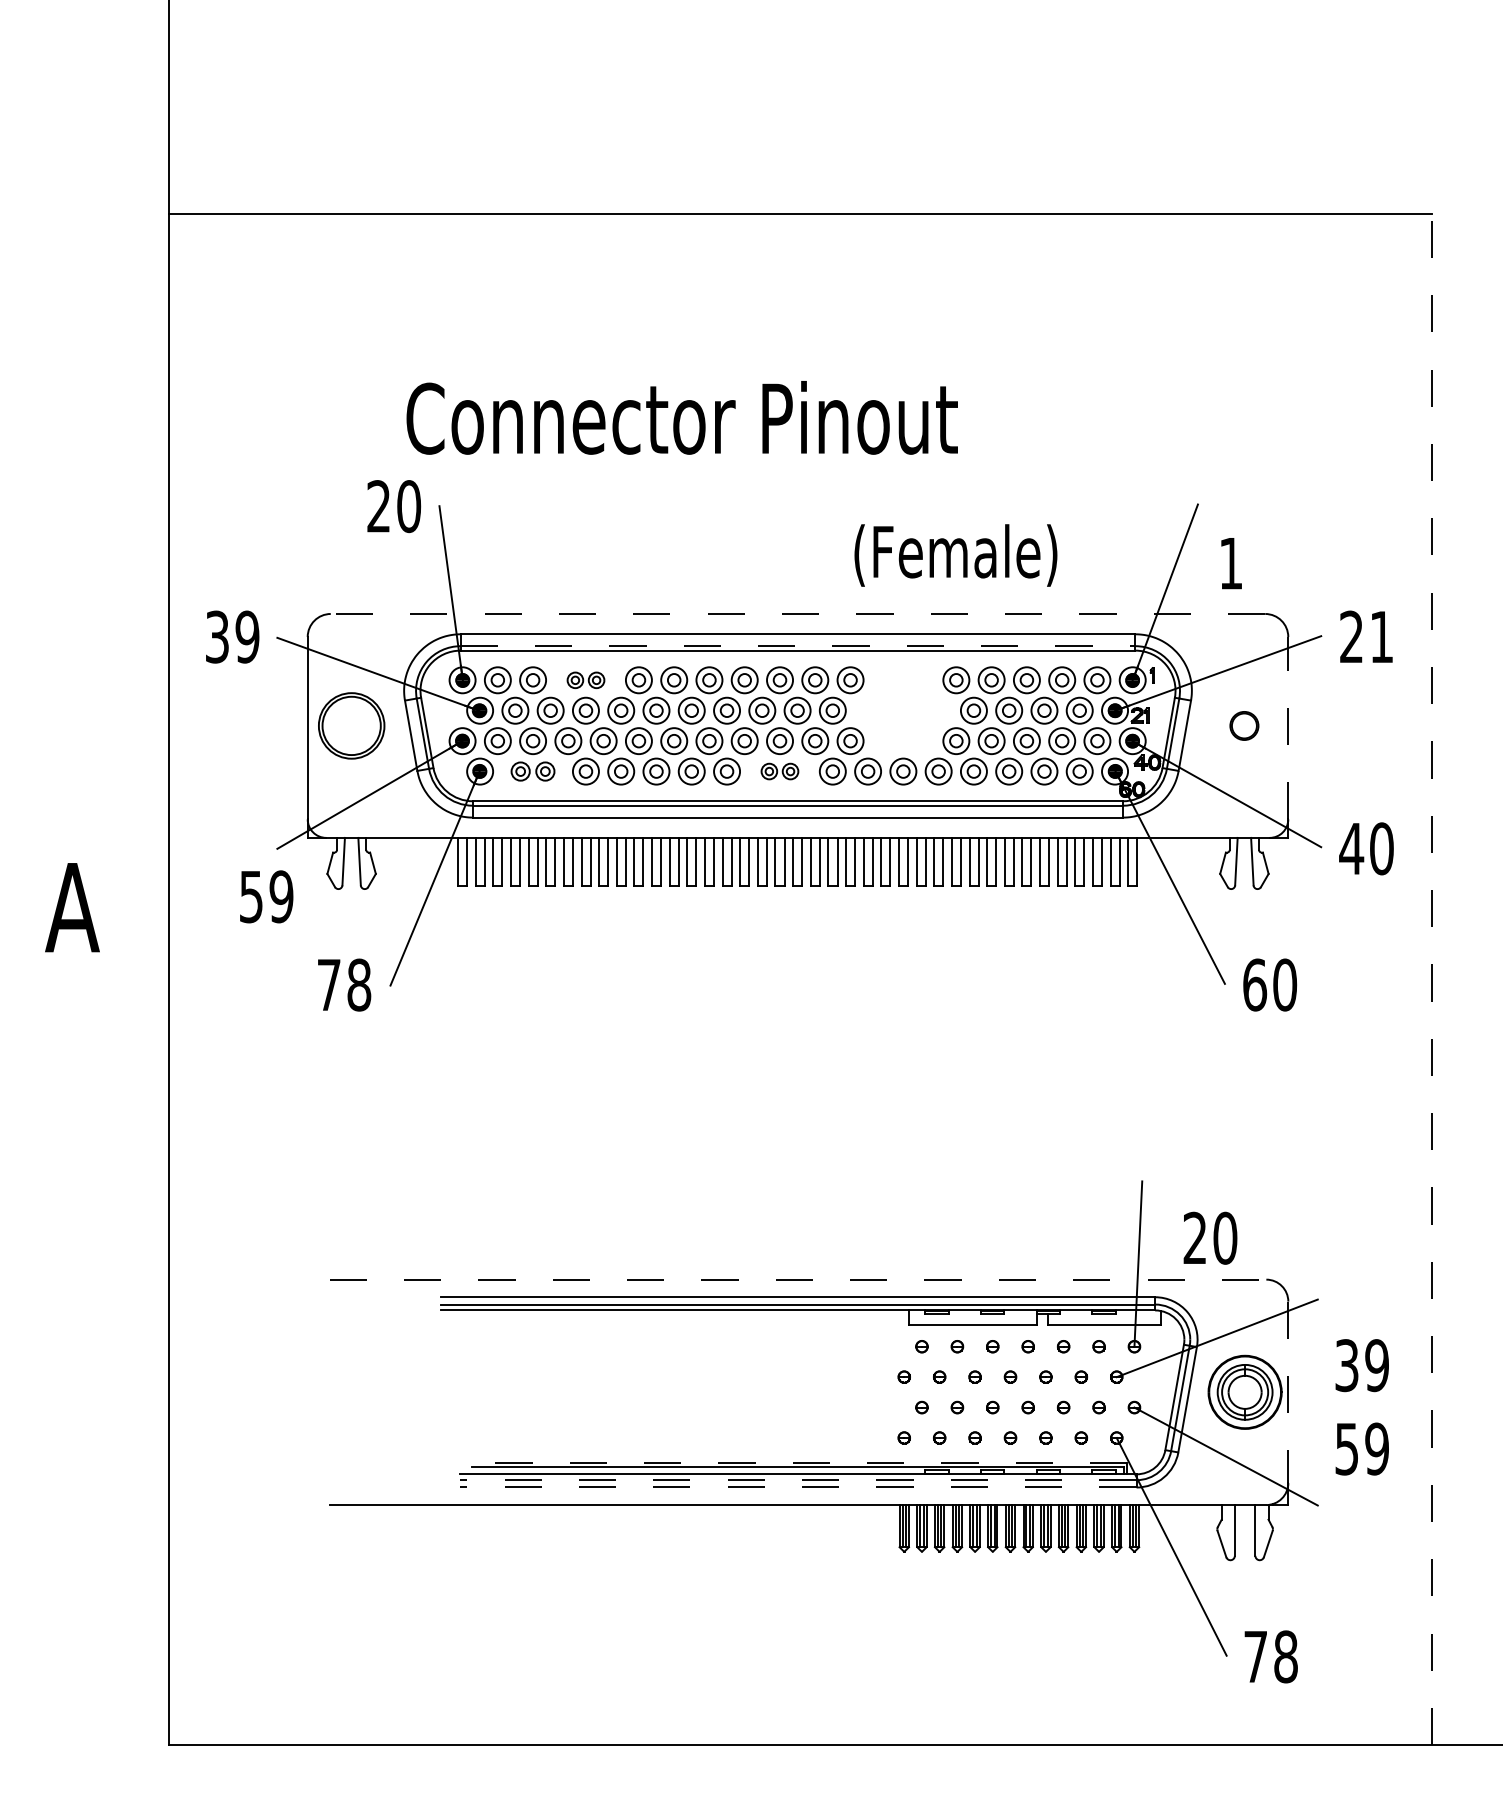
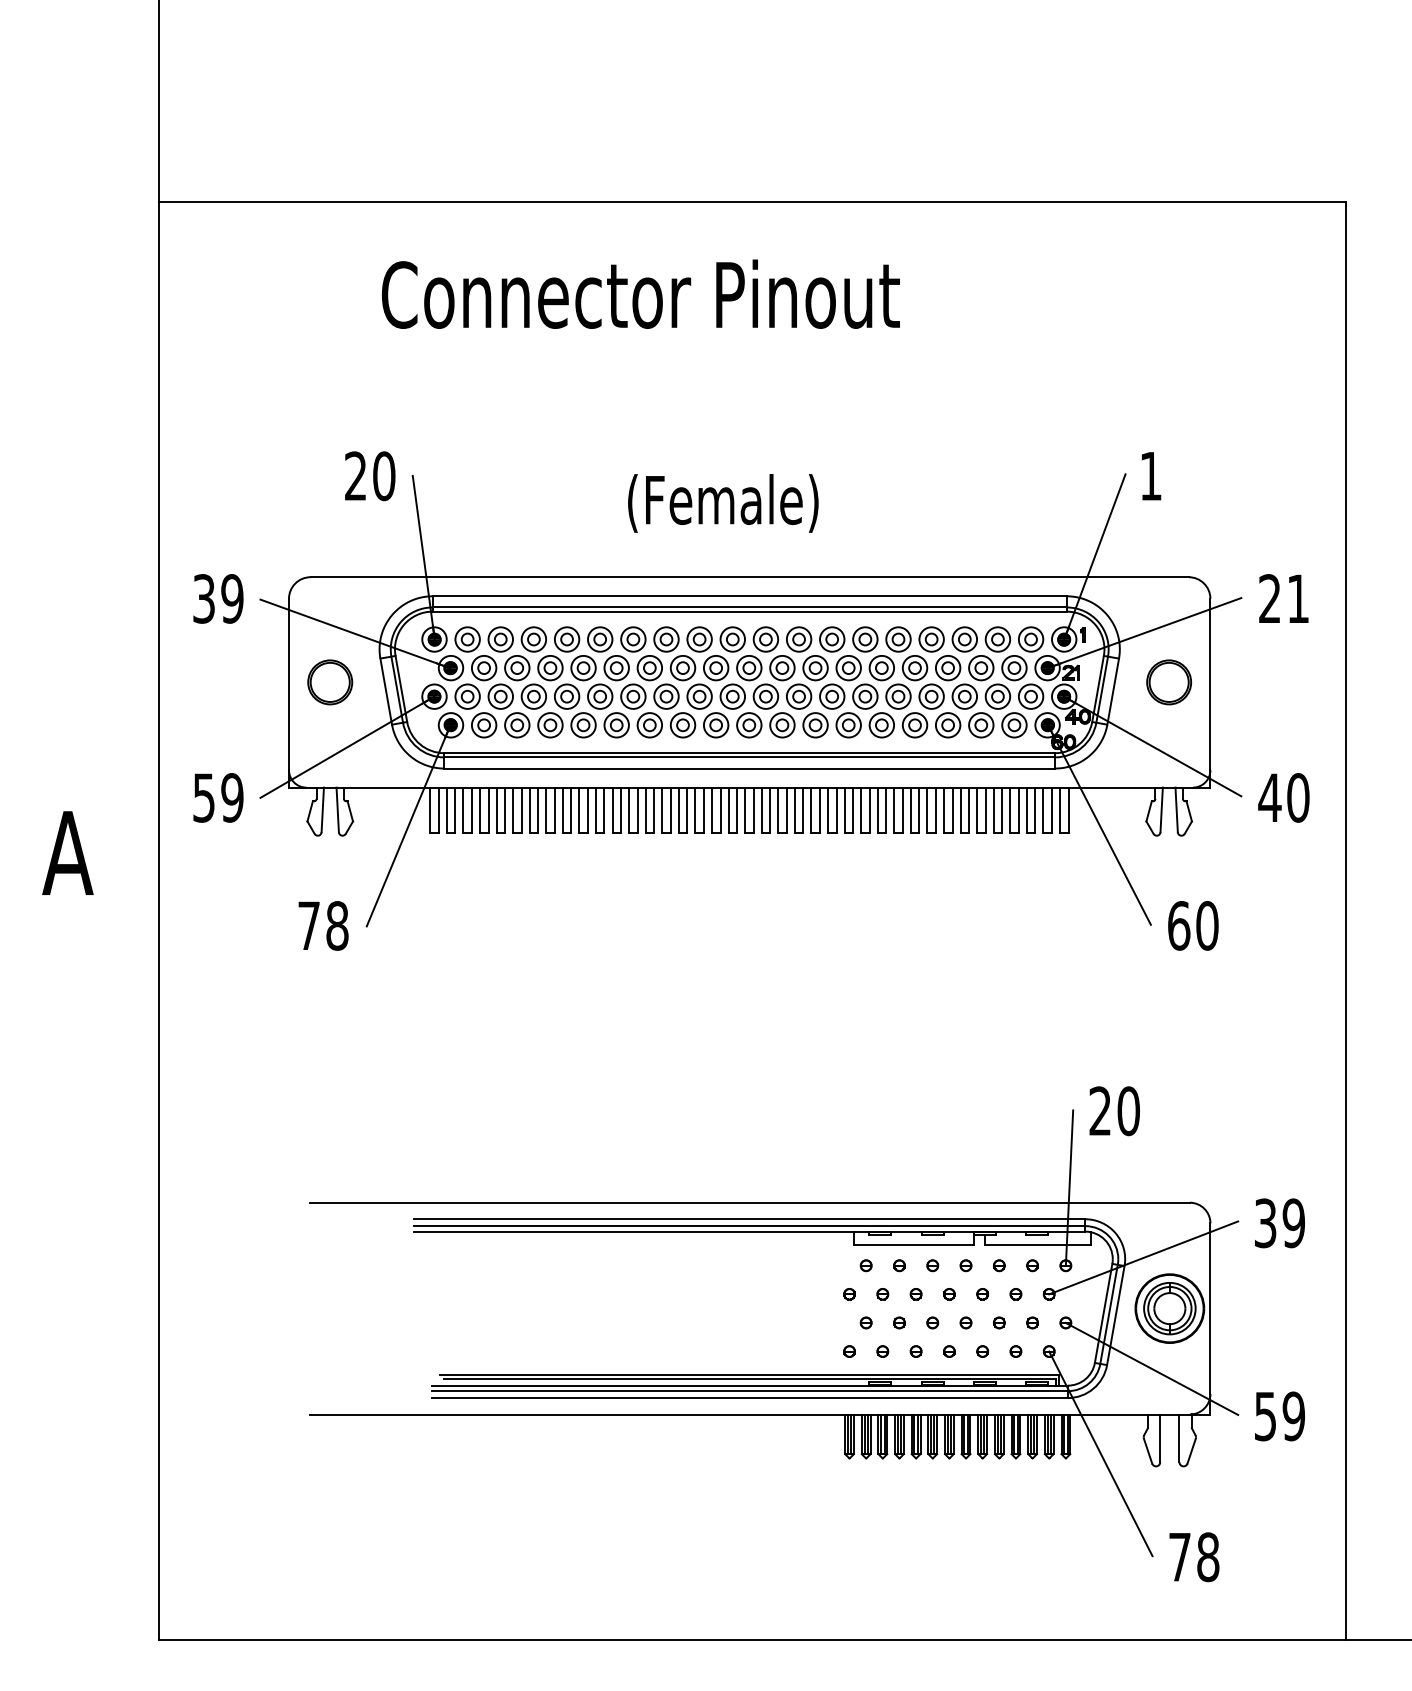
text: (681, 417) -> (640, 293), moved
text: (955, 555) -> (722, 503), moved
text: (1231, 563) -> (1151, 476), moved
line: (797, 613) -> (749, 576), dashed -> solid
line: (798, 646) -> (750, 607), dashed -> solid
part: (585, 680) -> (550, 639), size x1.67
part: (903, 710) -> (848, 667), added
part: (351, 725) -> (330, 681), size x0.71
part: (1244, 725) -> (1169, 681), size x1.67
line: (1288, 727) -> (1210, 683), dashed -> solid
part: (532, 771) -> (500, 725), size x1.43
part: (779, 771) -> (732, 725), size x1.67
text: (266, 896) -> (218, 797), moved
line: (1432, 979) -> (1345, 920), dashed -> solid
text: (1210, 1237) -> (1114, 1110), moved
line: (798, 1279) -> (750, 1202), dashed -> solid
text: (1361, 1365) -> (1279, 1223), moved
line: (1288, 1392) -> (1210, 1308), dashed -> solid
text: (1361, 1448) -> (1279, 1415), moved
line: (797, 1462) -> (749, 1374), dashed -> solid
line: (798, 1480) -> (750, 1391), dashed -> solid
line: (798, 1487) -> (750, 1398), dashed -> solid

